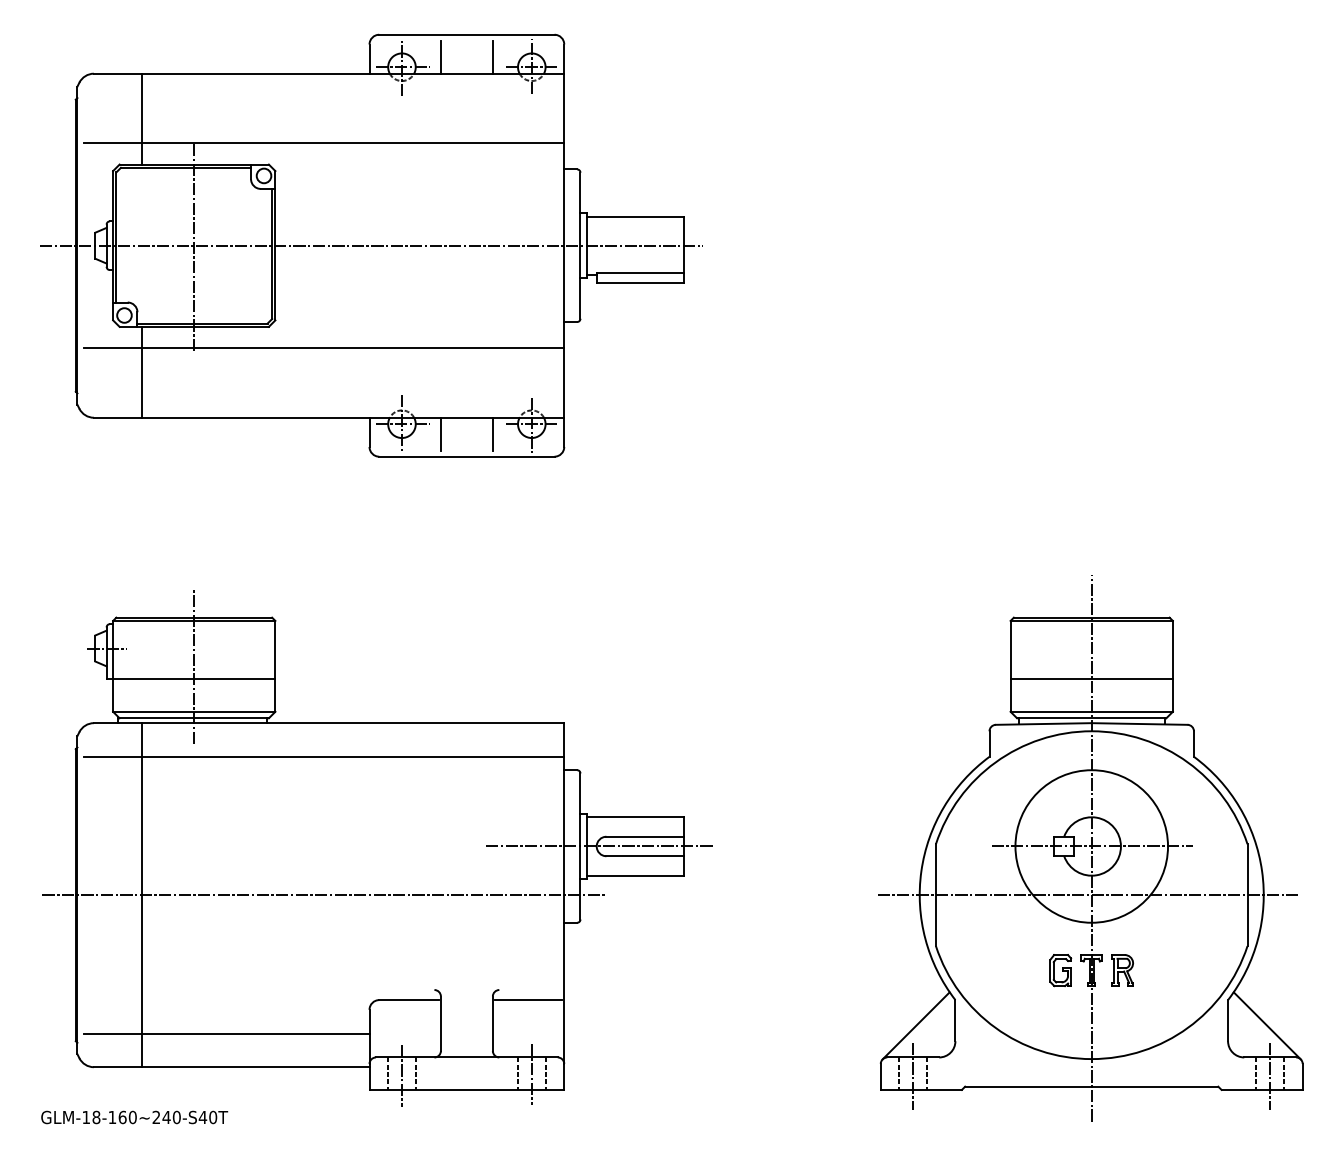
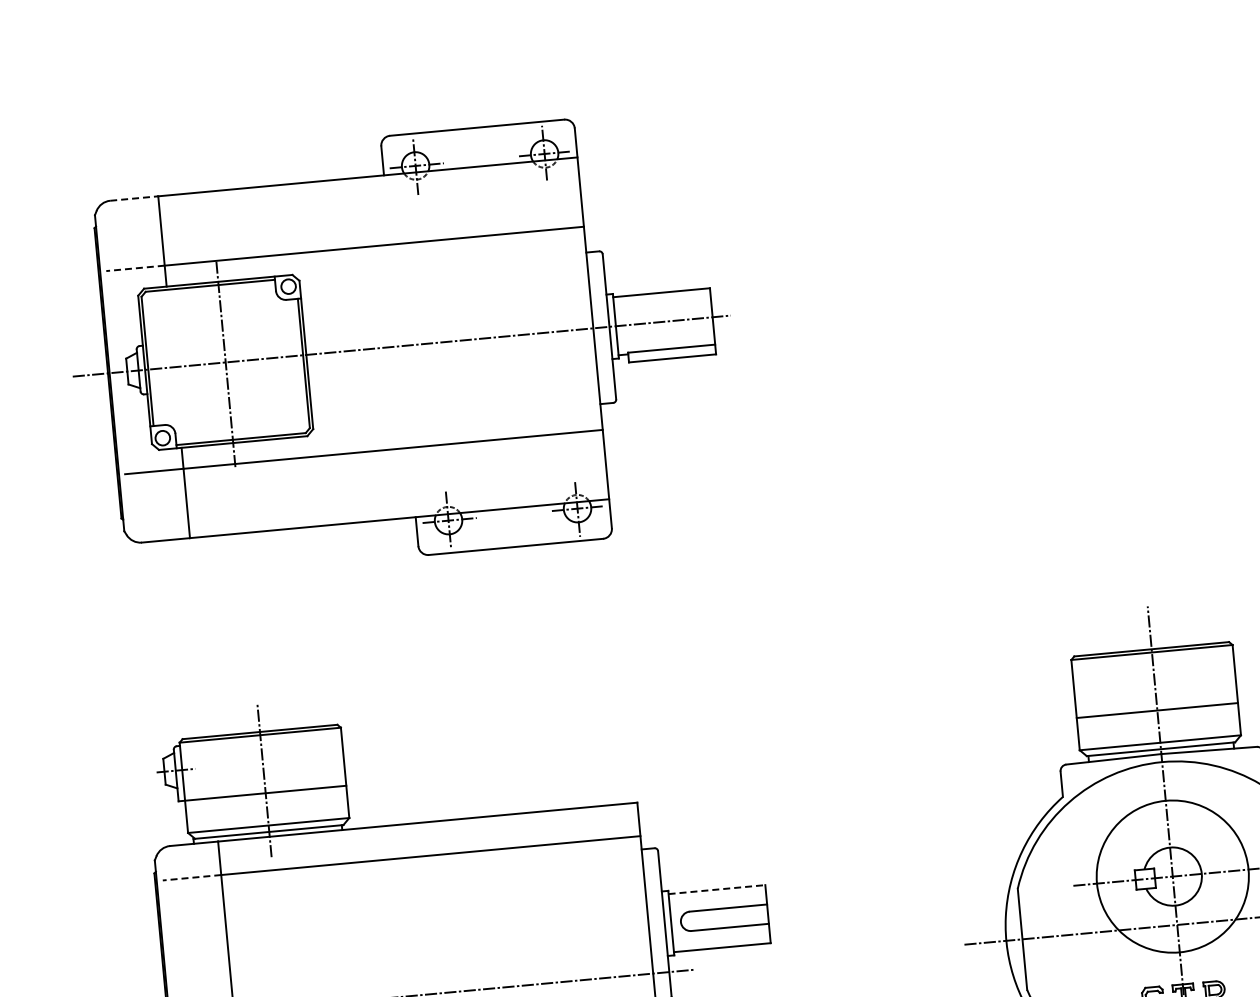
line: (440, 56) -> (452, 151), removed
line: (492, 56) -> (504, 146), removed
line: (118, 73) -> (134, 198), solid -> dashed
line: (112, 143) -> (135, 268), solid -> dashed
line: (440, 433) -> (487, 526), removed
line: (492, 433) -> (539, 521), removed
line: (112, 756) -> (191, 877), solid -> dashed
line: (635, 817) -> (716, 889), solid -> dashed
line: (599, 846) -> (683, 921), removed

